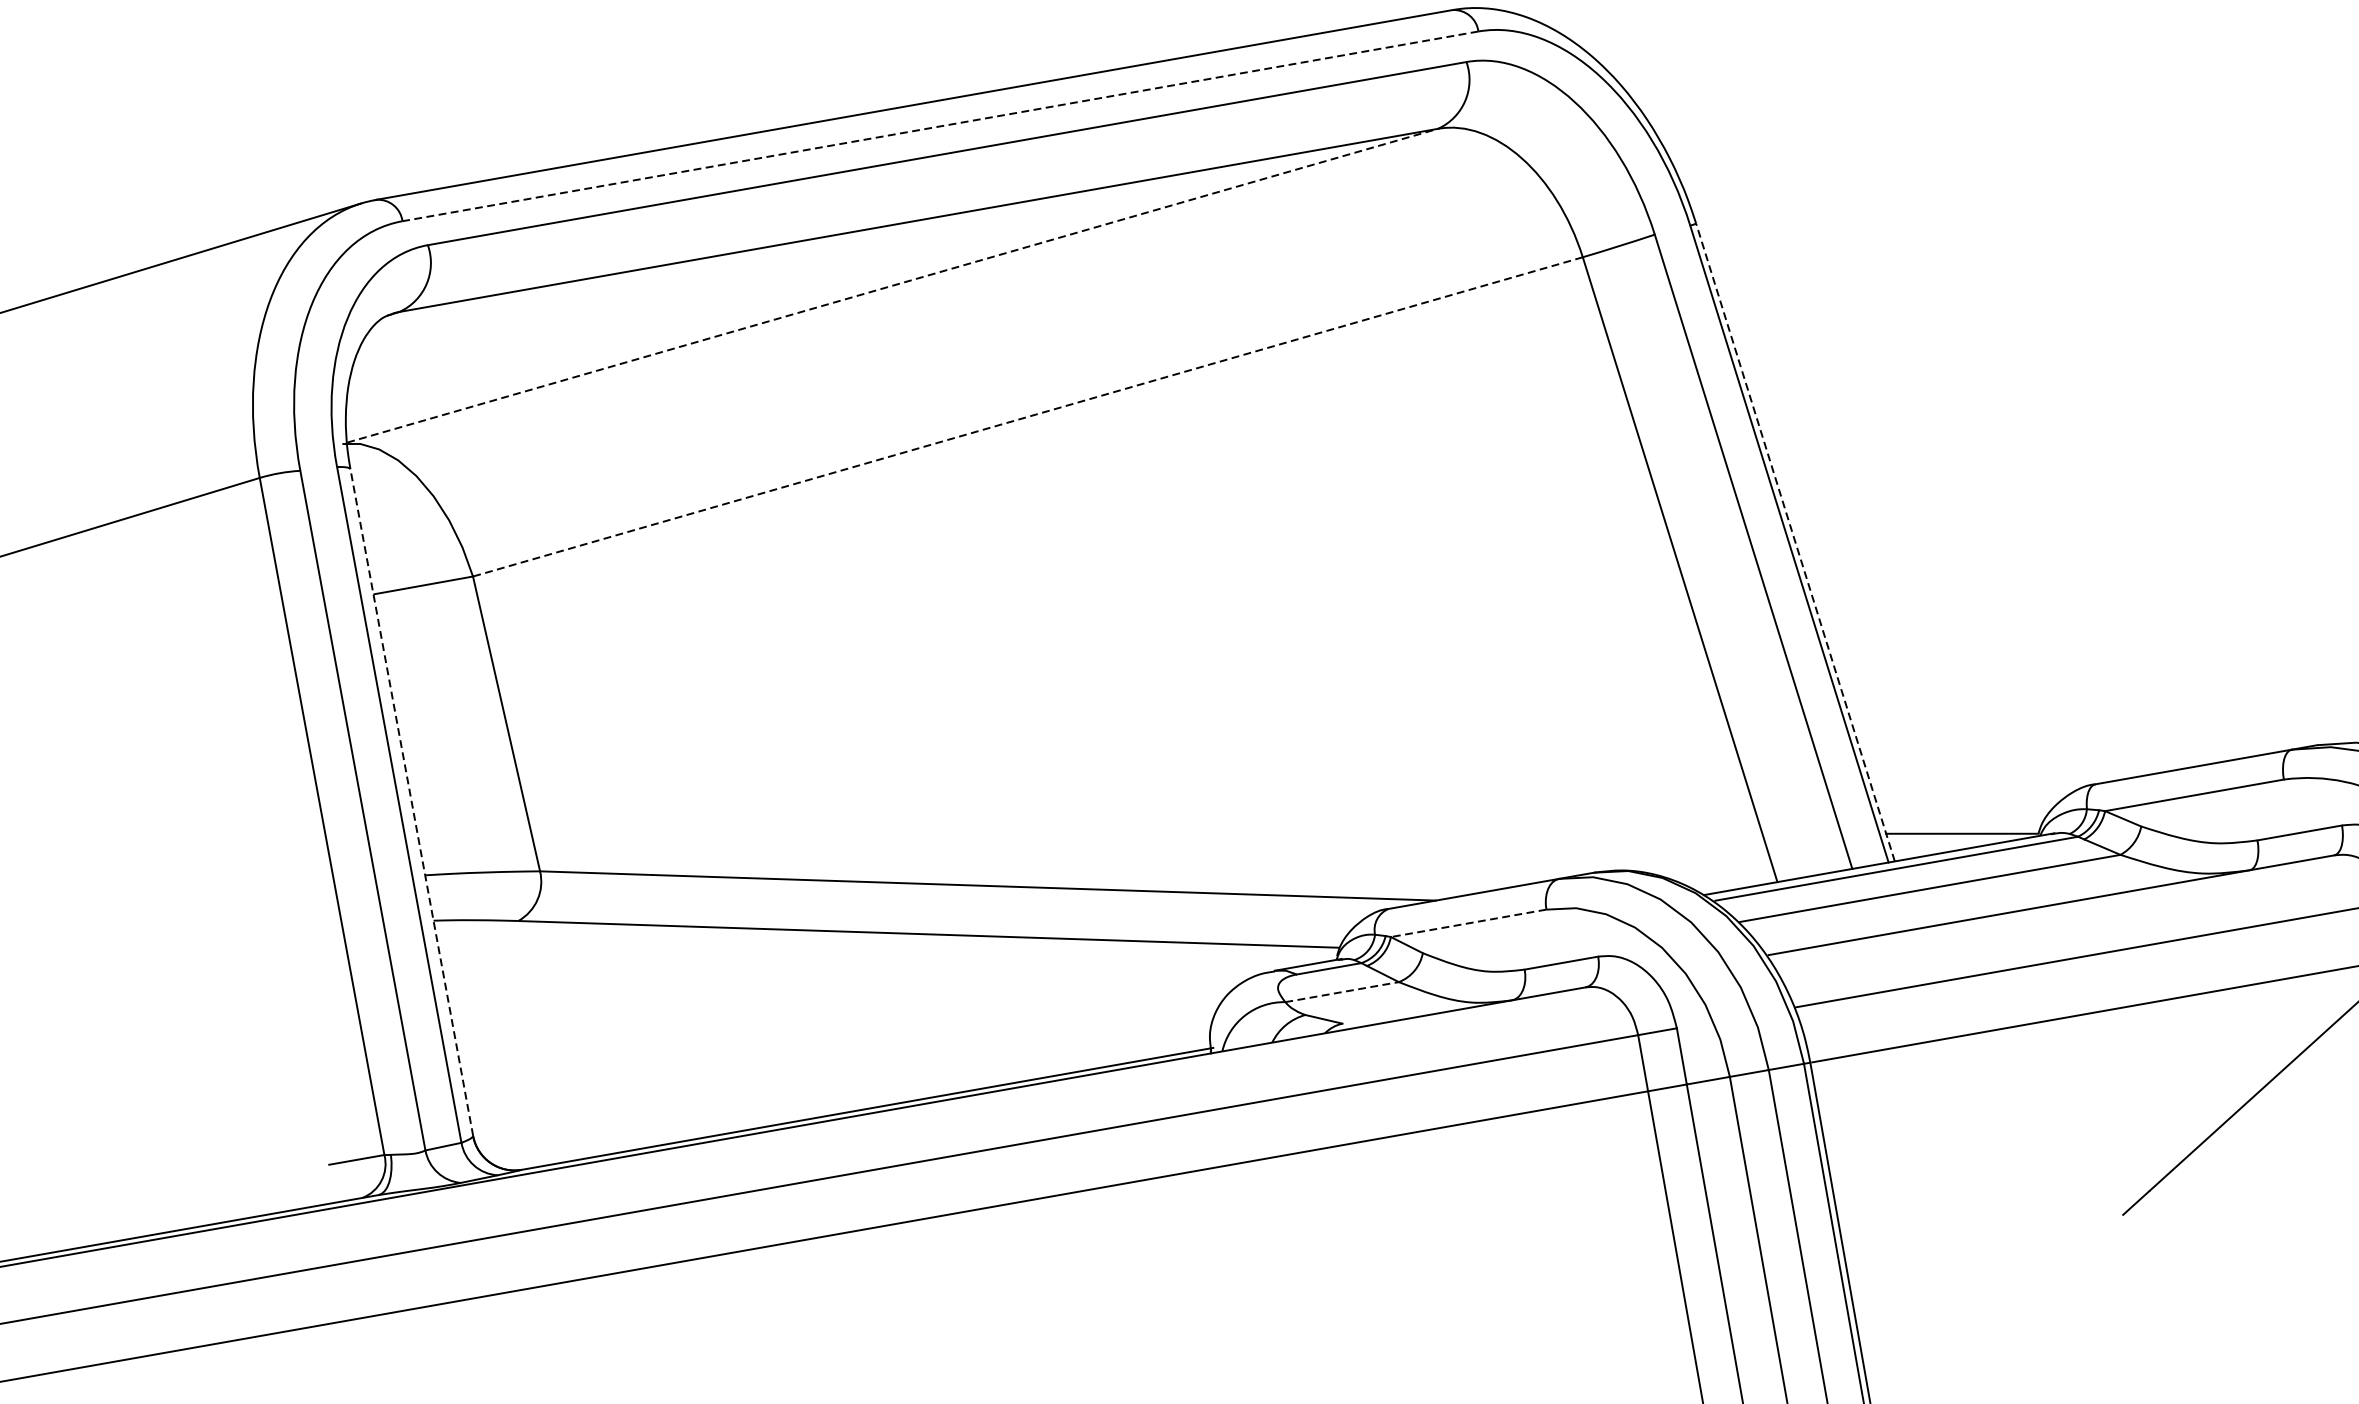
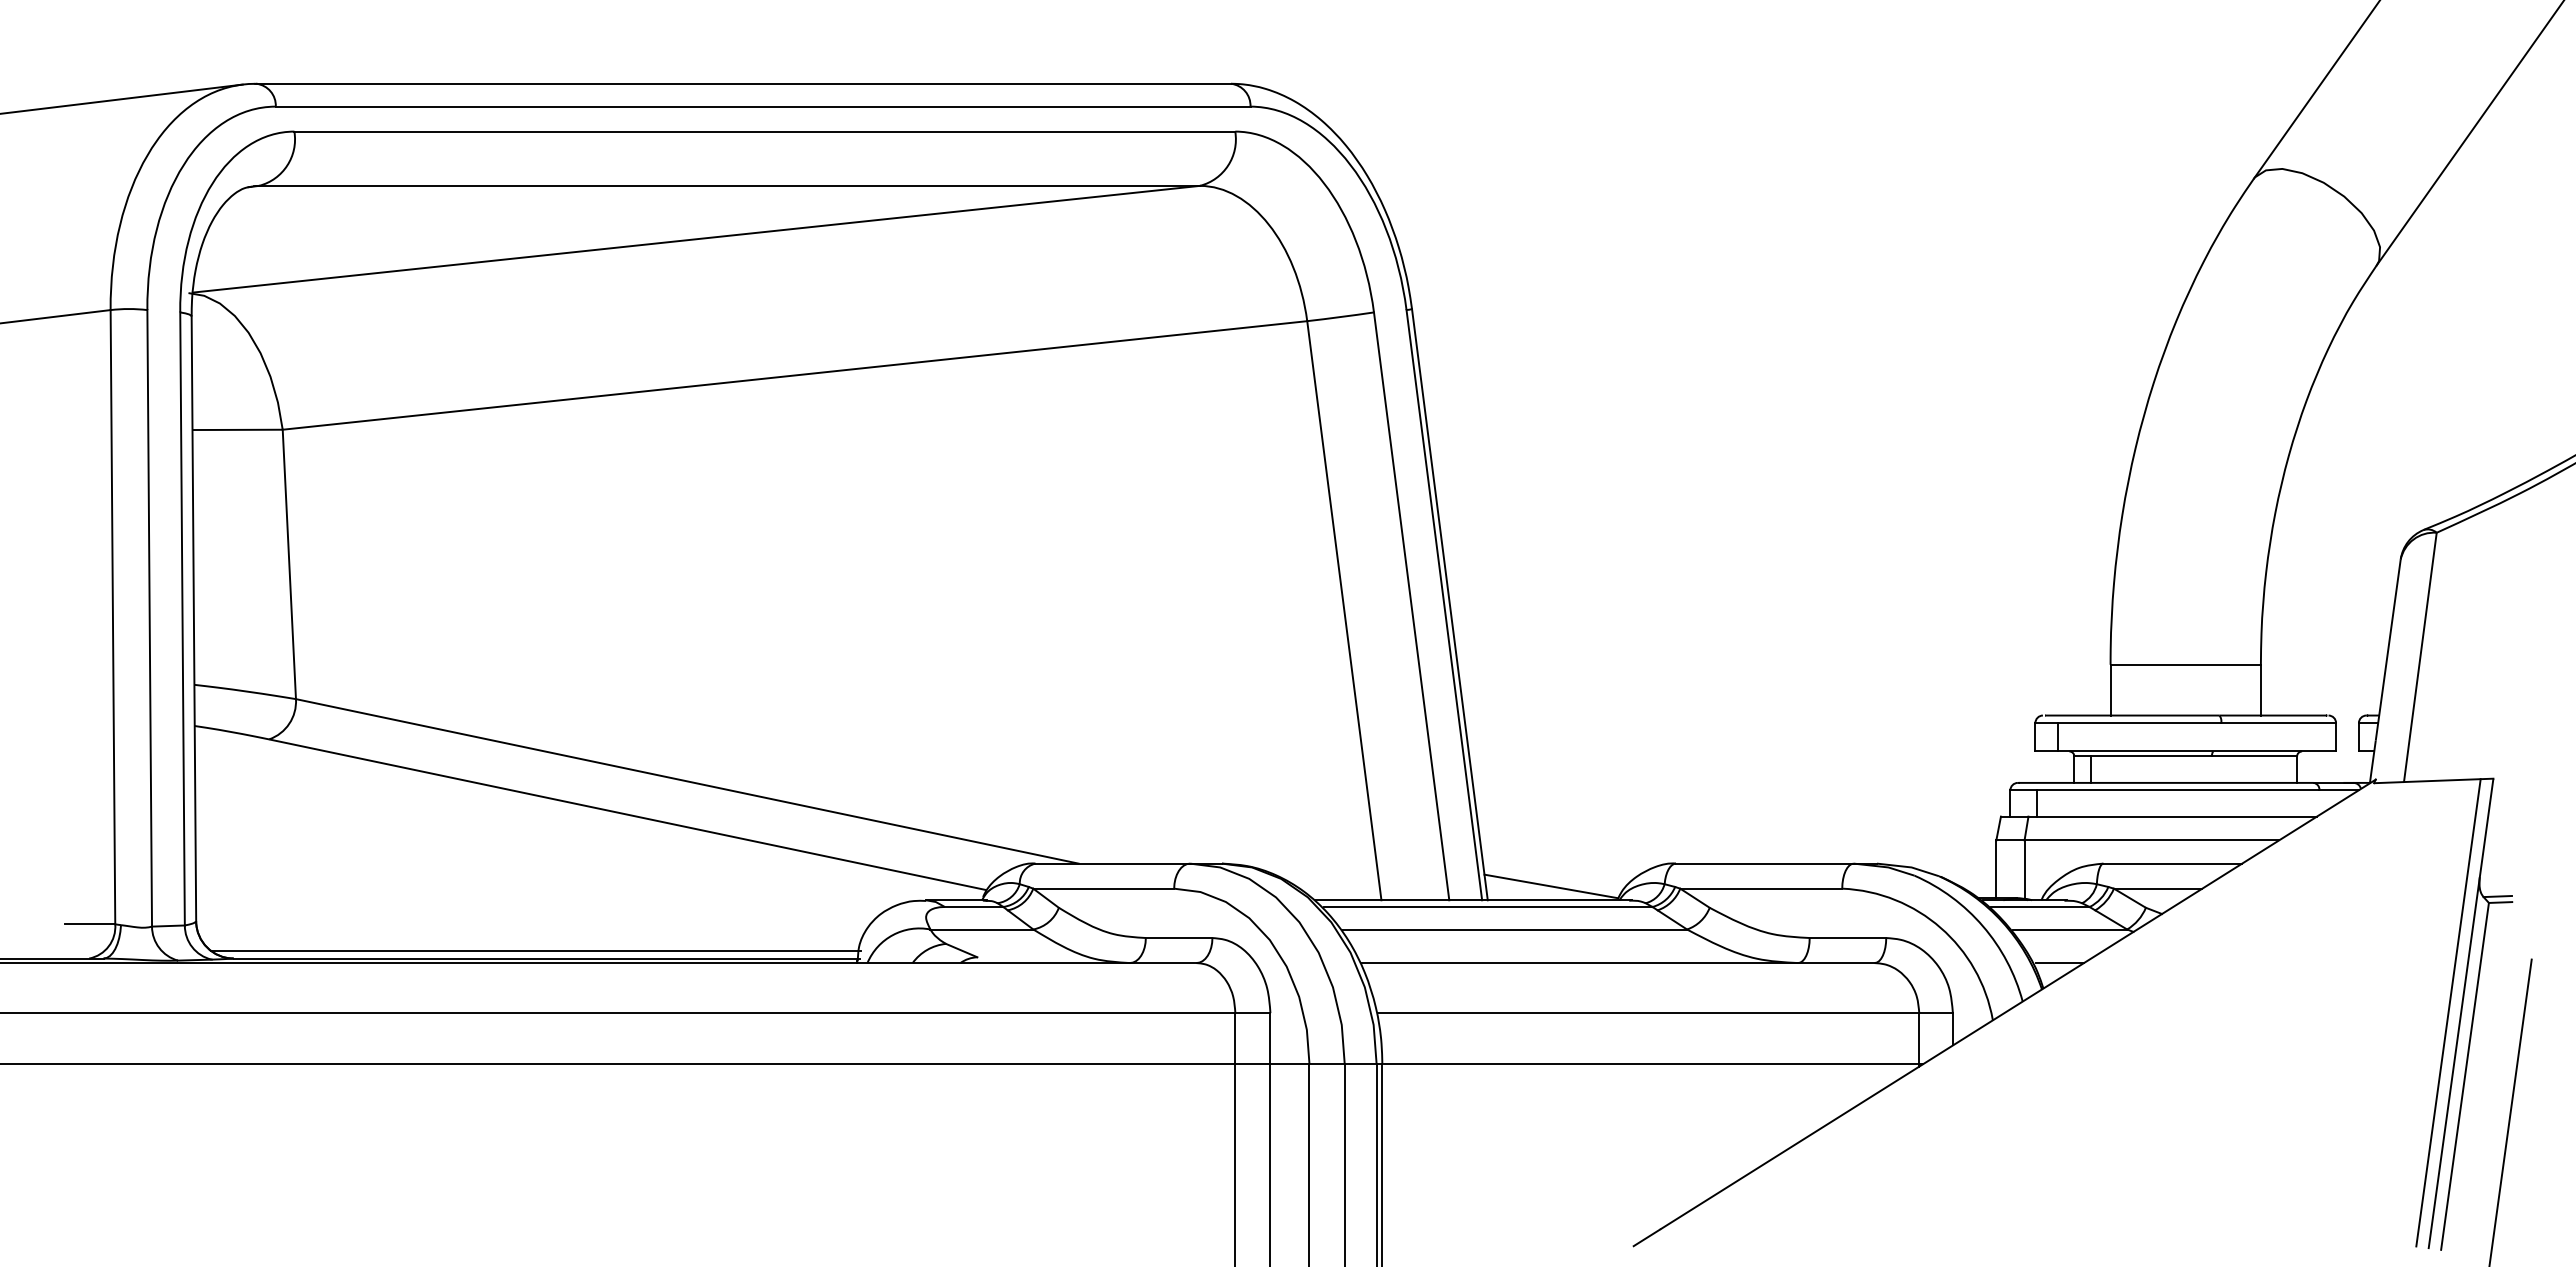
line: (939, 126) -> (762, 106), dashed -> solid
line: (892, 286) -> (696, 239), dashed -> solid
line: (1027, 417) -> (794, 375), dashed -> solid
line: (1795, 542) -> (1449, 604), dashed -> solid
line: (411, 802) -> (193, 618), dashed -> solid
line: (1468, 923) -> (1103, 888), dashed -> solid
line: (1342, 992) -> (982, 929), dashed -> solid
line: (854, 1102) -> (536, 950), added

